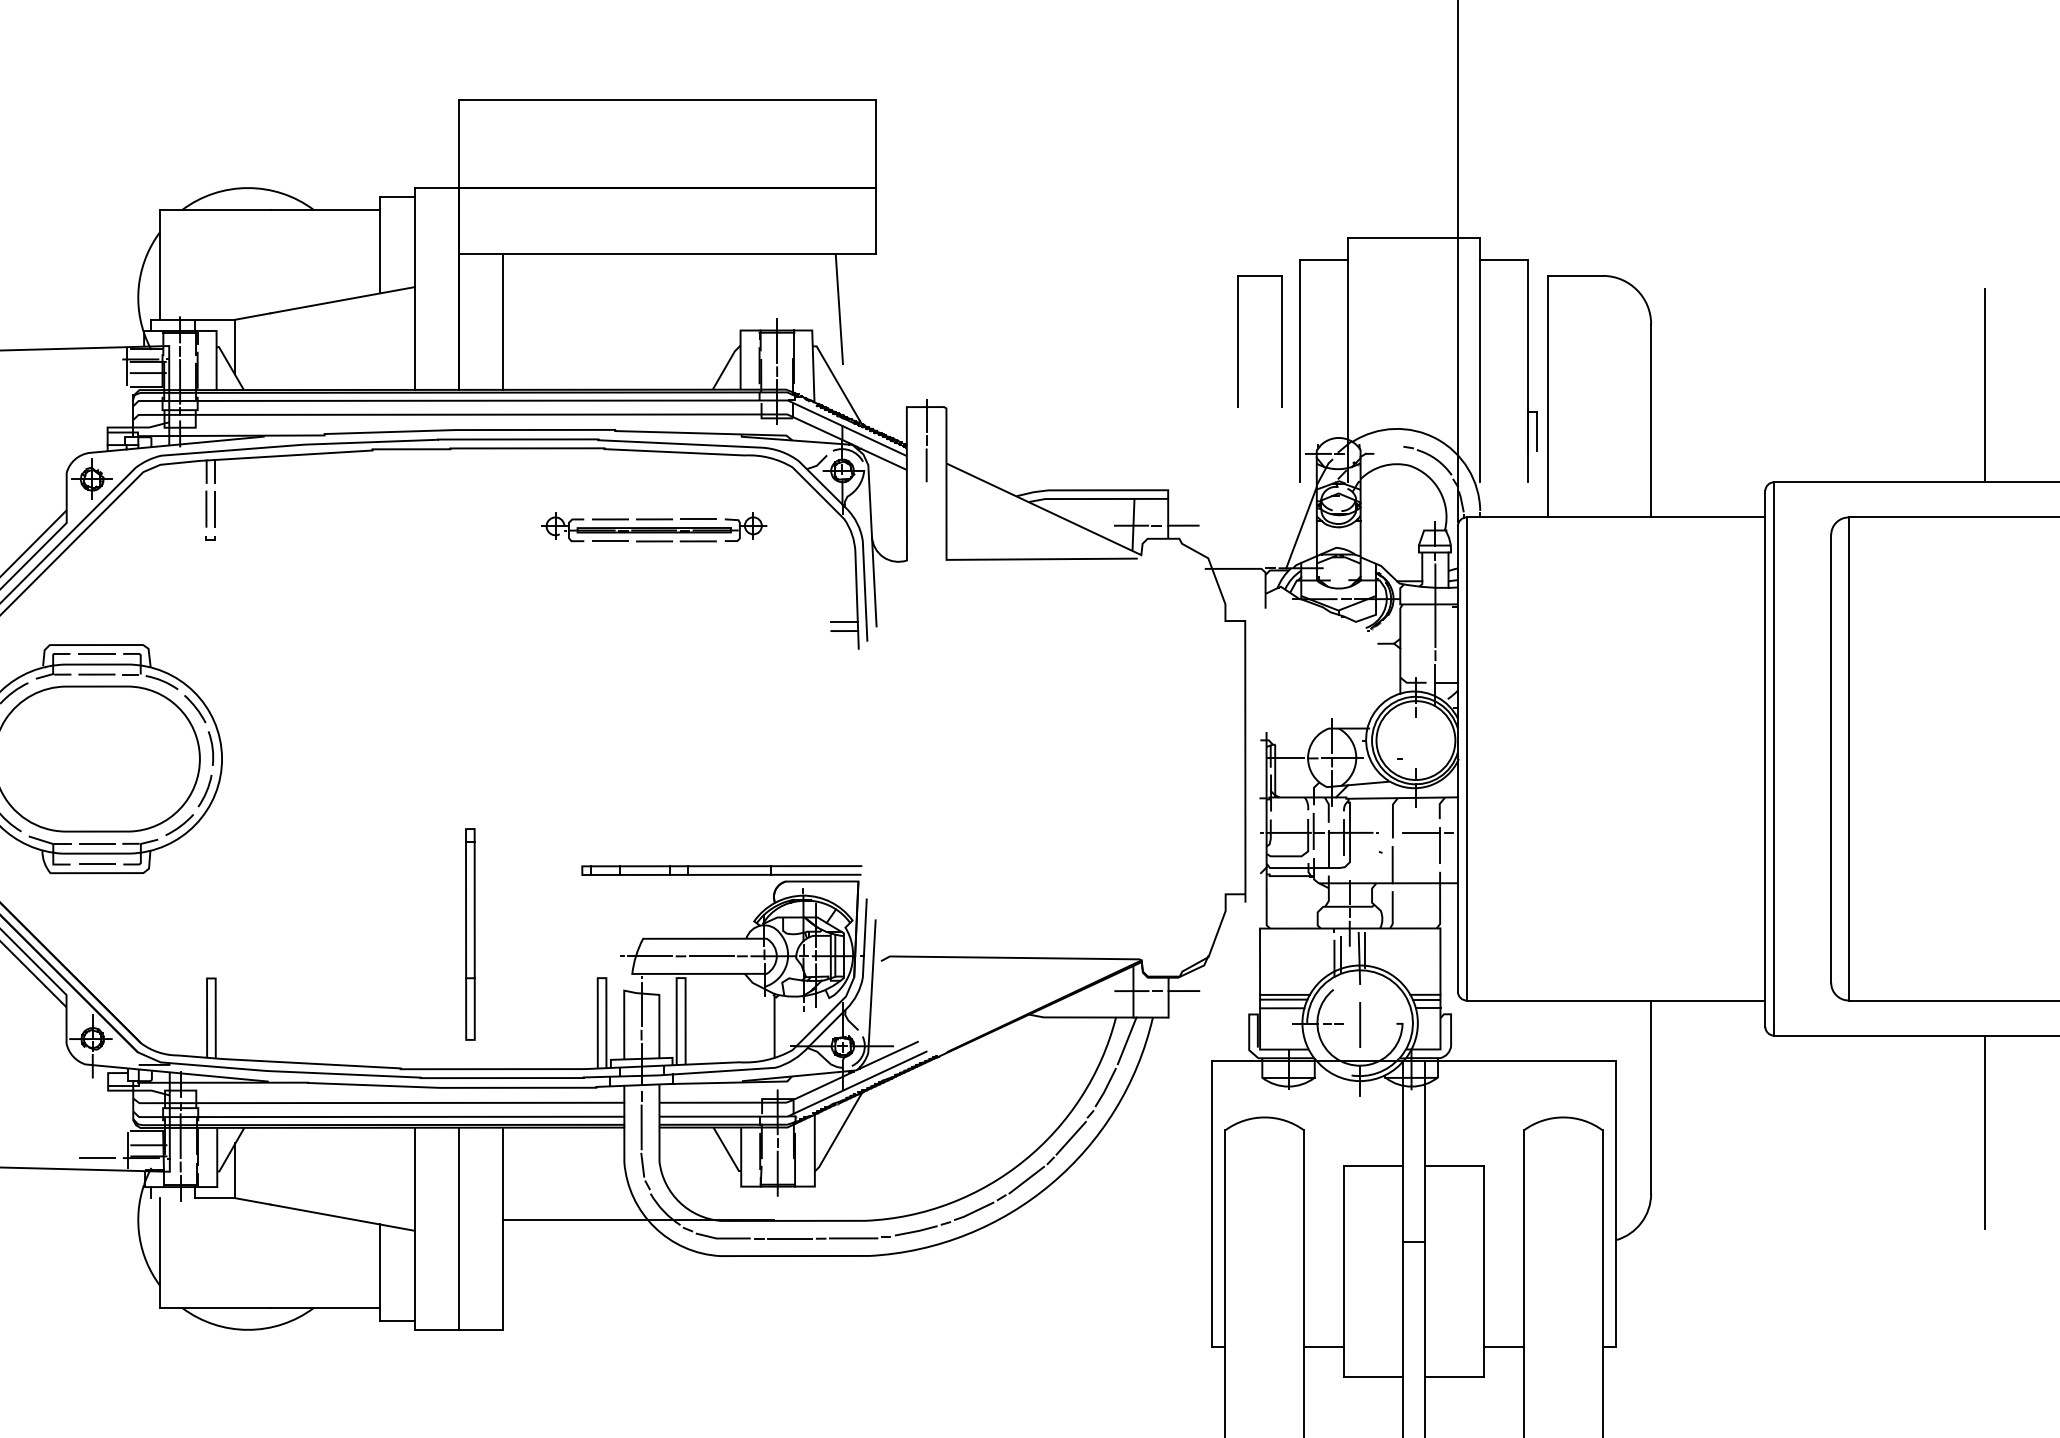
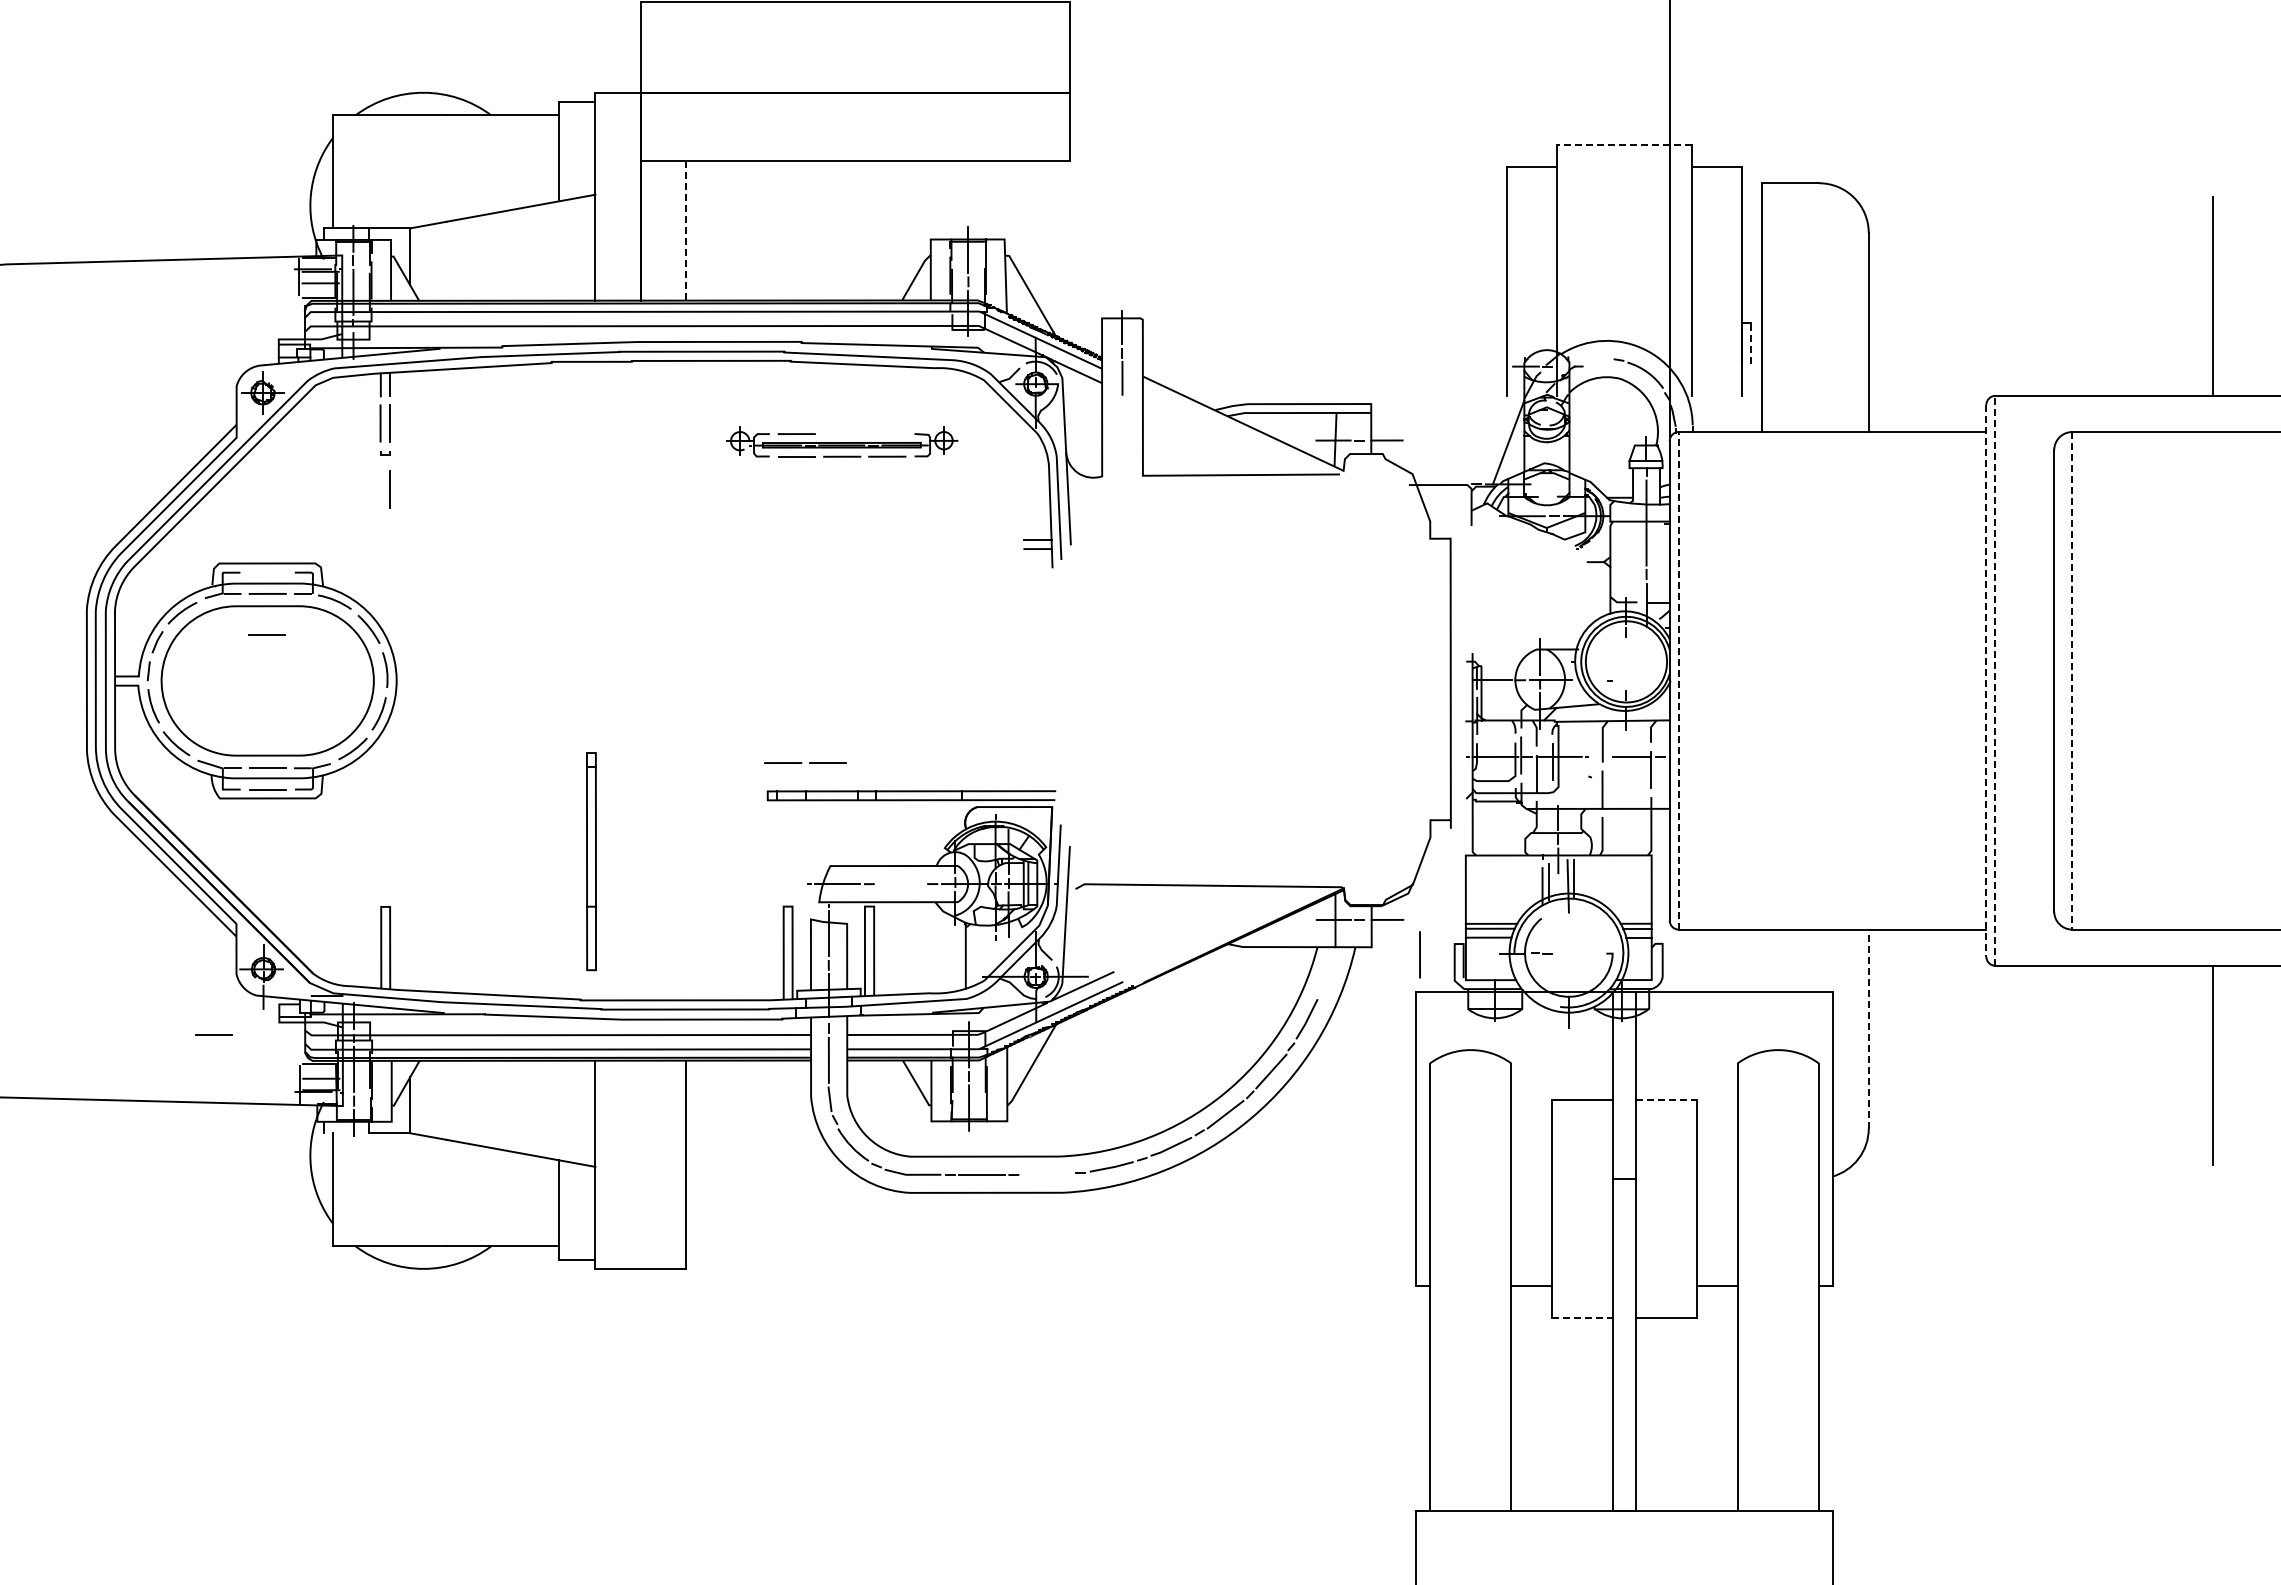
line: (1414, 238) -> (1624, 144), solid -> dashed
line: (839, 309) -> (1032, 217), removed
line: (502, 322) -> (685, 231), solid -> dashed
part: (1239, 341) -> (1444, 250), removed
line: (1537, 431) -> (1751, 343), solid -> dashed
line: (673, 518) -> (802, 762), moved
line: (215, 573) -> (389, 489), added
line: (96, 653) -> (266, 634), moved
line: (1466, 758) -> (1678, 680), solid -> dashed
line: (1765, 758) -> (1986, 680), solid -> dashed
line: (1774, 758) -> (1995, 680), solid -> dashed
line: (1848, 758) -> (2072, 680), solid -> dashed
part: (470, 934) -> (591, 861), moved
line: (711, 956) -> (900, 884), removed
line: (1359, 1024) -> (1419, 954), moved
line: (1126, 1041) -> (1328, 971), removed
line: (1650, 1097) -> (1868, 1029), solid -> dashed
line: (96, 1156) -> (213, 1034), moved
line: (1454, 1165) -> (1666, 1099), solid -> dashed
line: (637, 1219) -> (824, 1155), removed
line: (458, 1228) -> (640, 1164), removed
line: (852, 1238) -> (1046, 1174), removed
line: (1374, 1377) -> (1583, 1317), solid -> dashed

